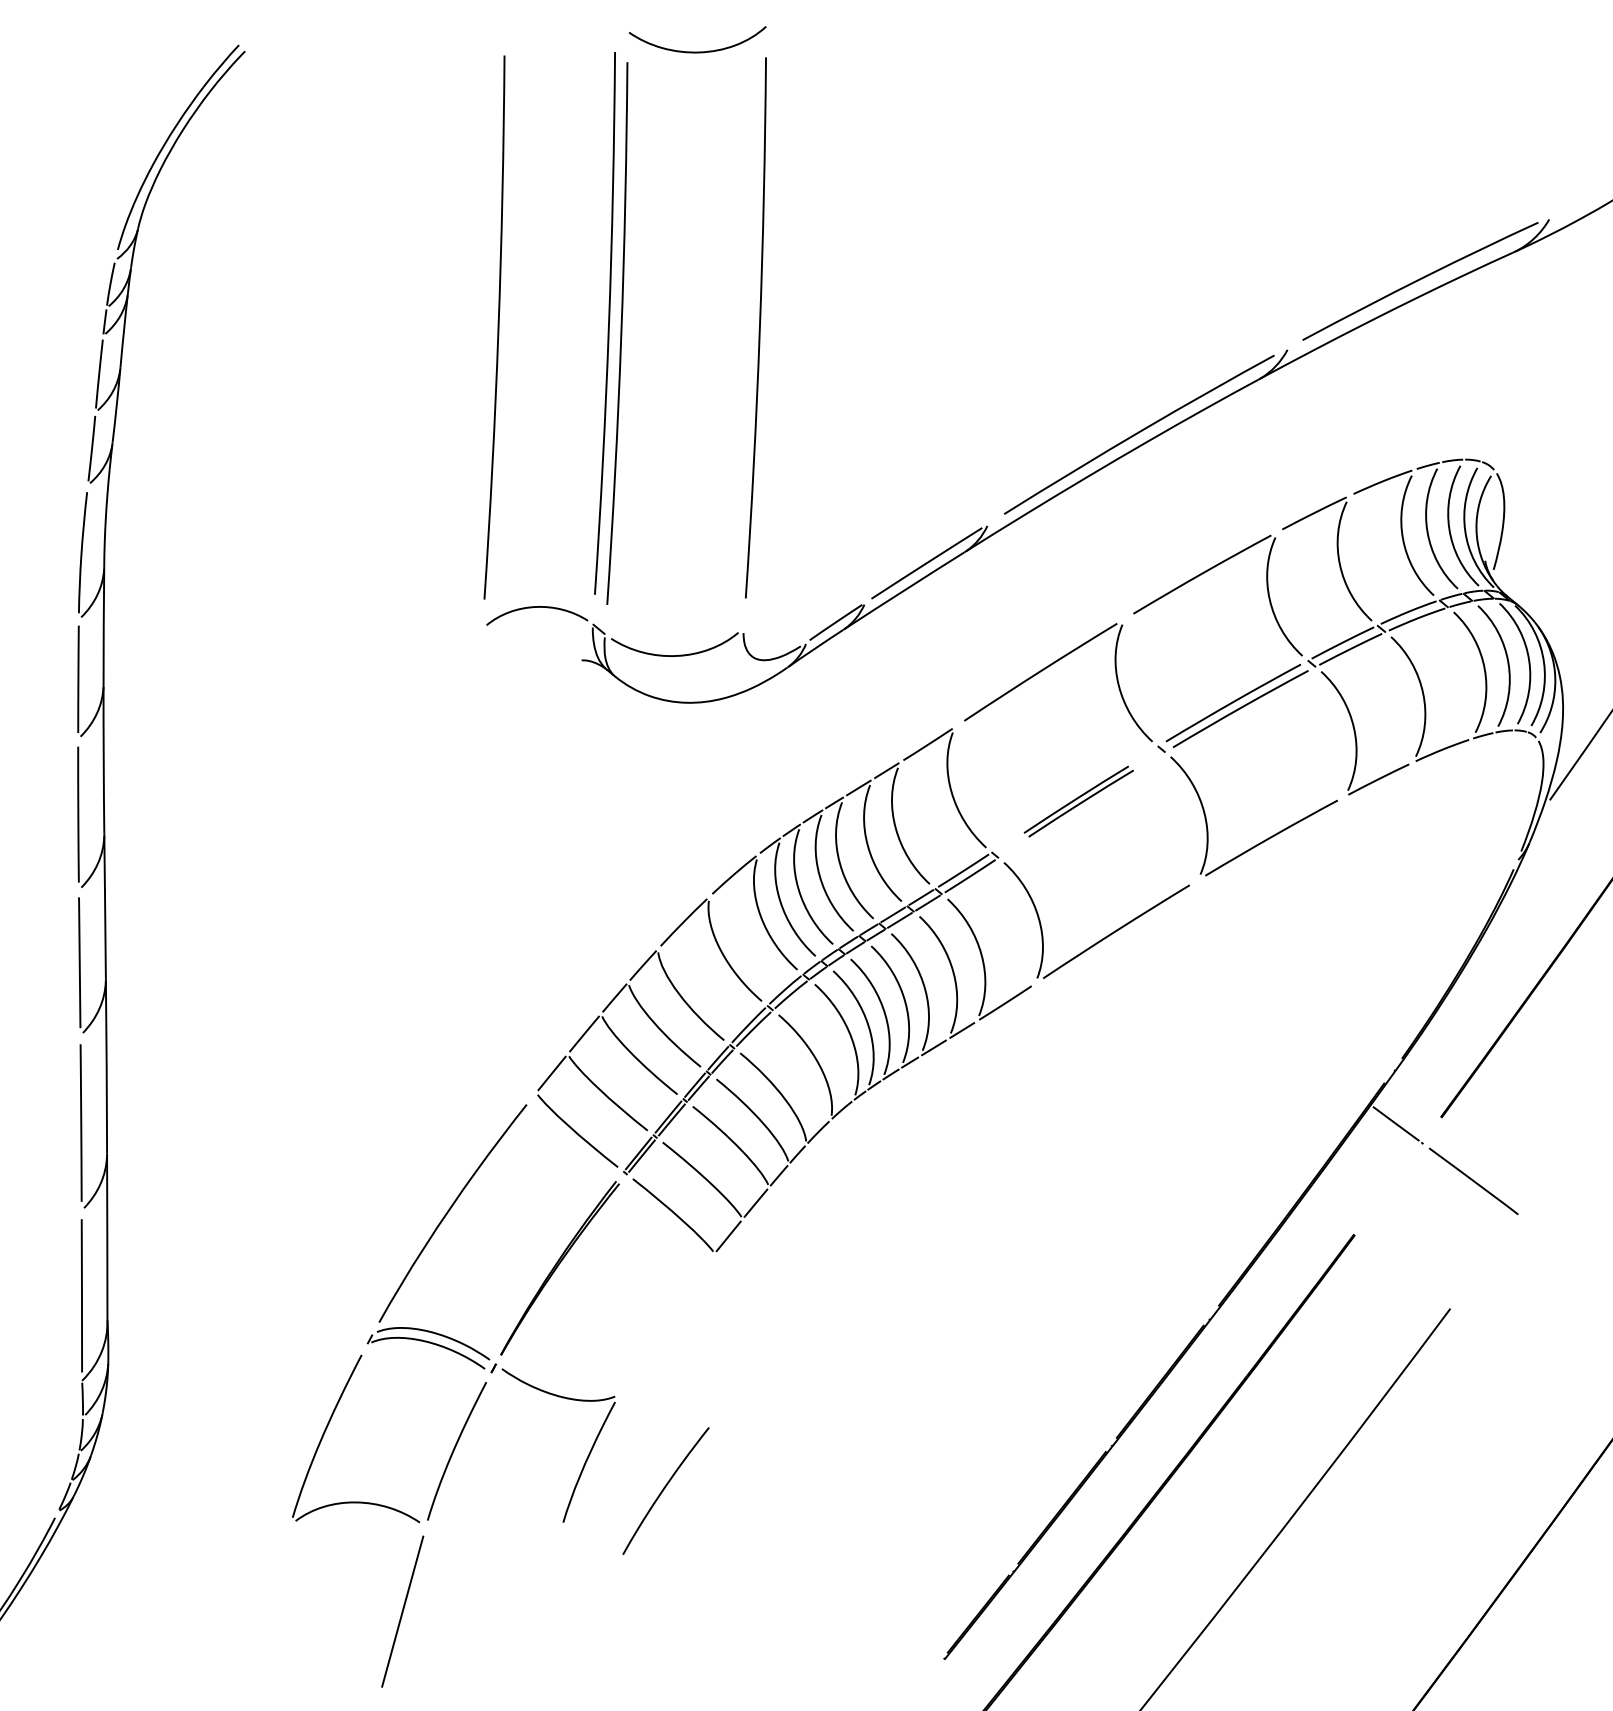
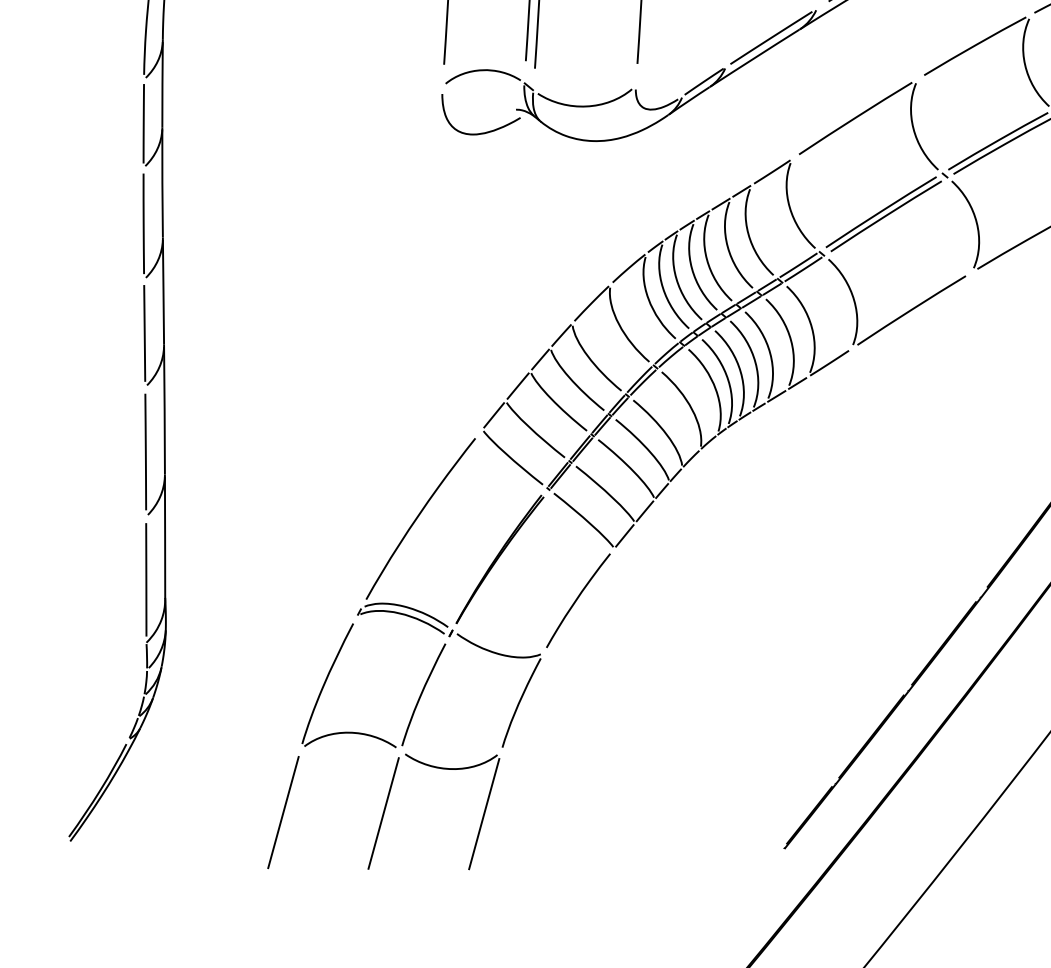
curve: (540, 690) -> (485, 132), added
part: (1078, 801) -> (883, 214), size x1.43
curve: (664, 1489) -> (577, 599), moved
line: (266, 1610) -> (282, 812), added
part: (535, 1619) -> (481, 819), added

